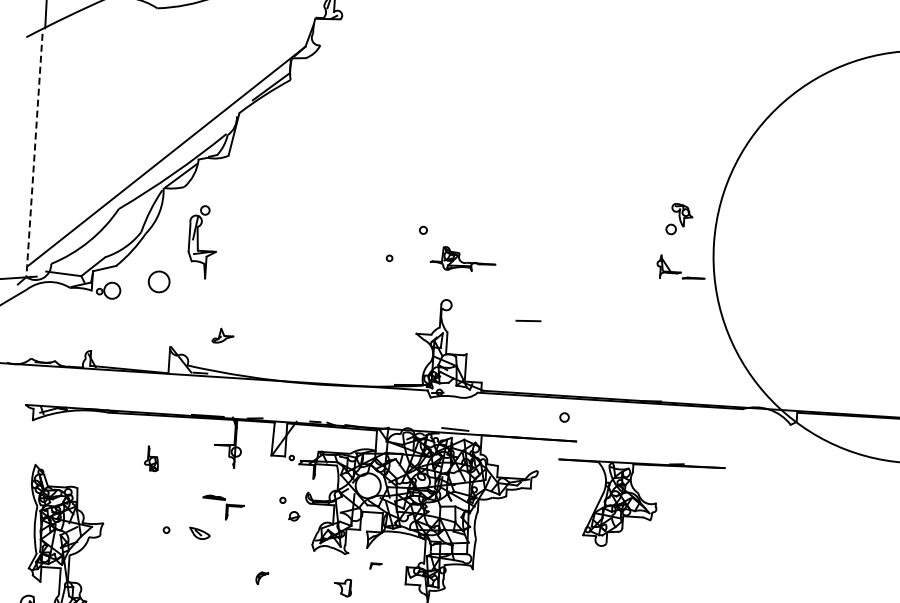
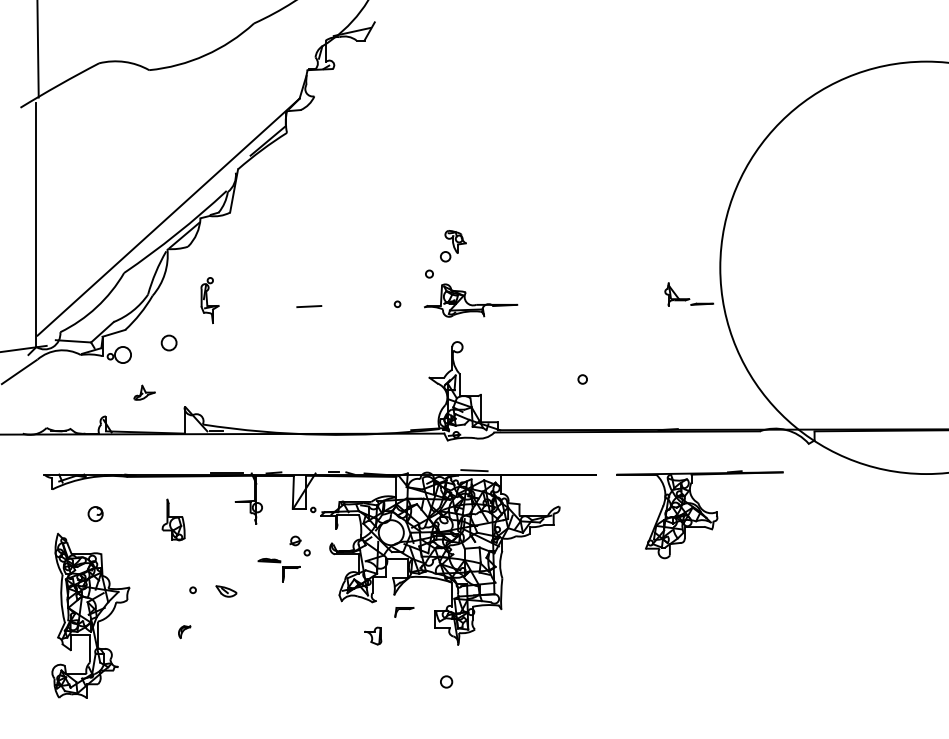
line: (34, 155) -> (36, 225), dashed -> solid
part: (679, 219) -> (453, 246), moved
part: (202, 242) -> (209, 300), size x0.62
part: (463, 259) -> (471, 300), size x1.43
circle: (158, 281) -> (168, 342), size x0.71
line: (528, 320) -> (309, 306), moved
part: (223, 335) -> (144, 392), moved
circle: (564, 417) -> (582, 379), moved
part: (74, 447) -> (95, 513), added
part: (151, 458) -> (173, 519), size x1.67
part: (638, 504) -> (699, 514), moved
part: (222, 508) -> (278, 570), moved
part: (294, 515) -> (295, 540), moved
part: (376, 566) -> (404, 612), size x1.67
part: (261, 578) -> (184, 632), moved

